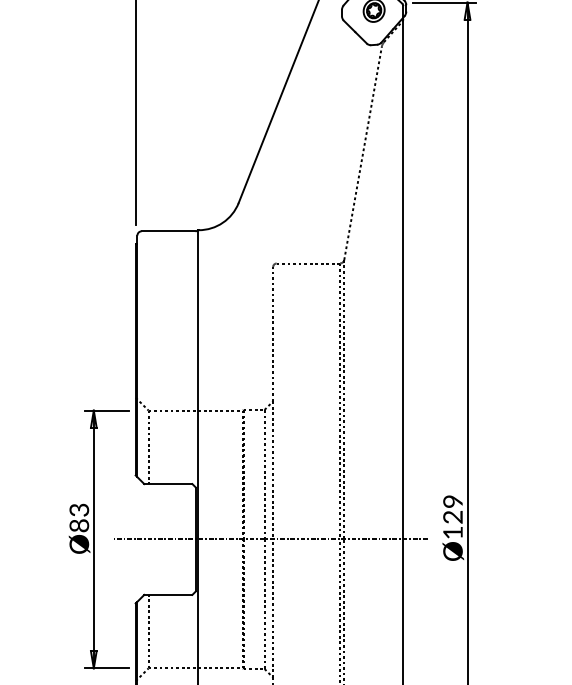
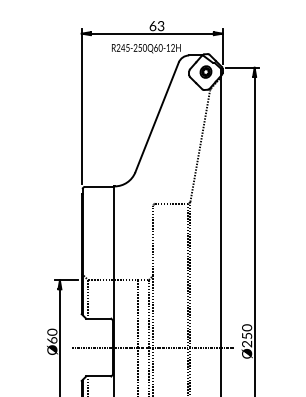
text: (79, 516) -> (52, 335), Ø83 -> Ø60
text: (453, 516) -> (247, 335), Ø129 -> Ø250

